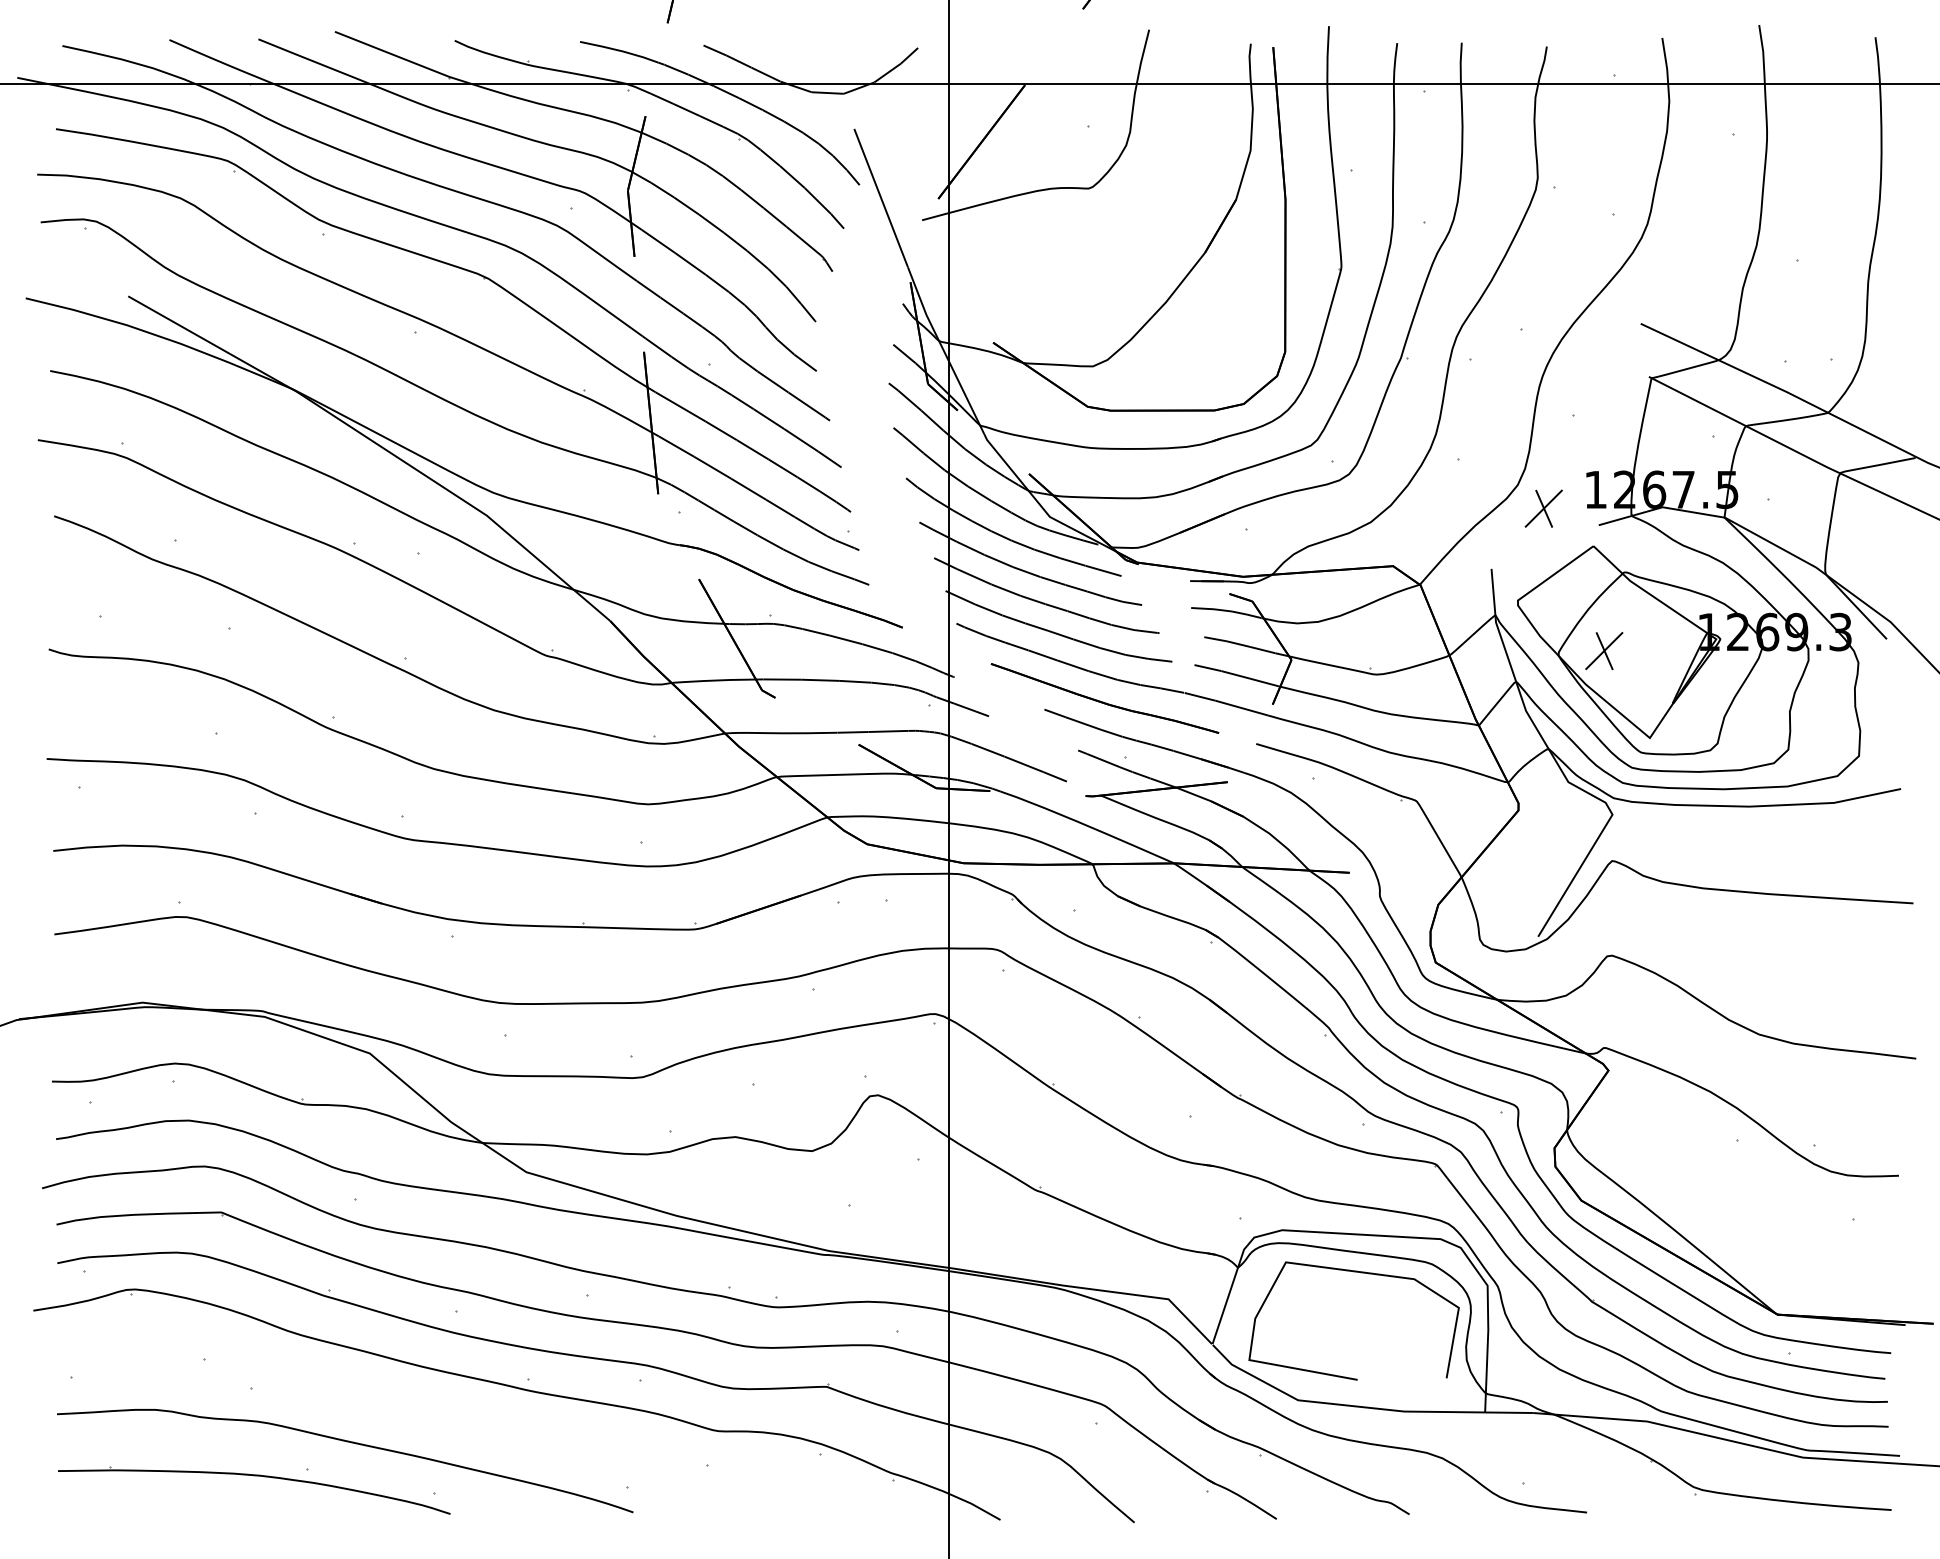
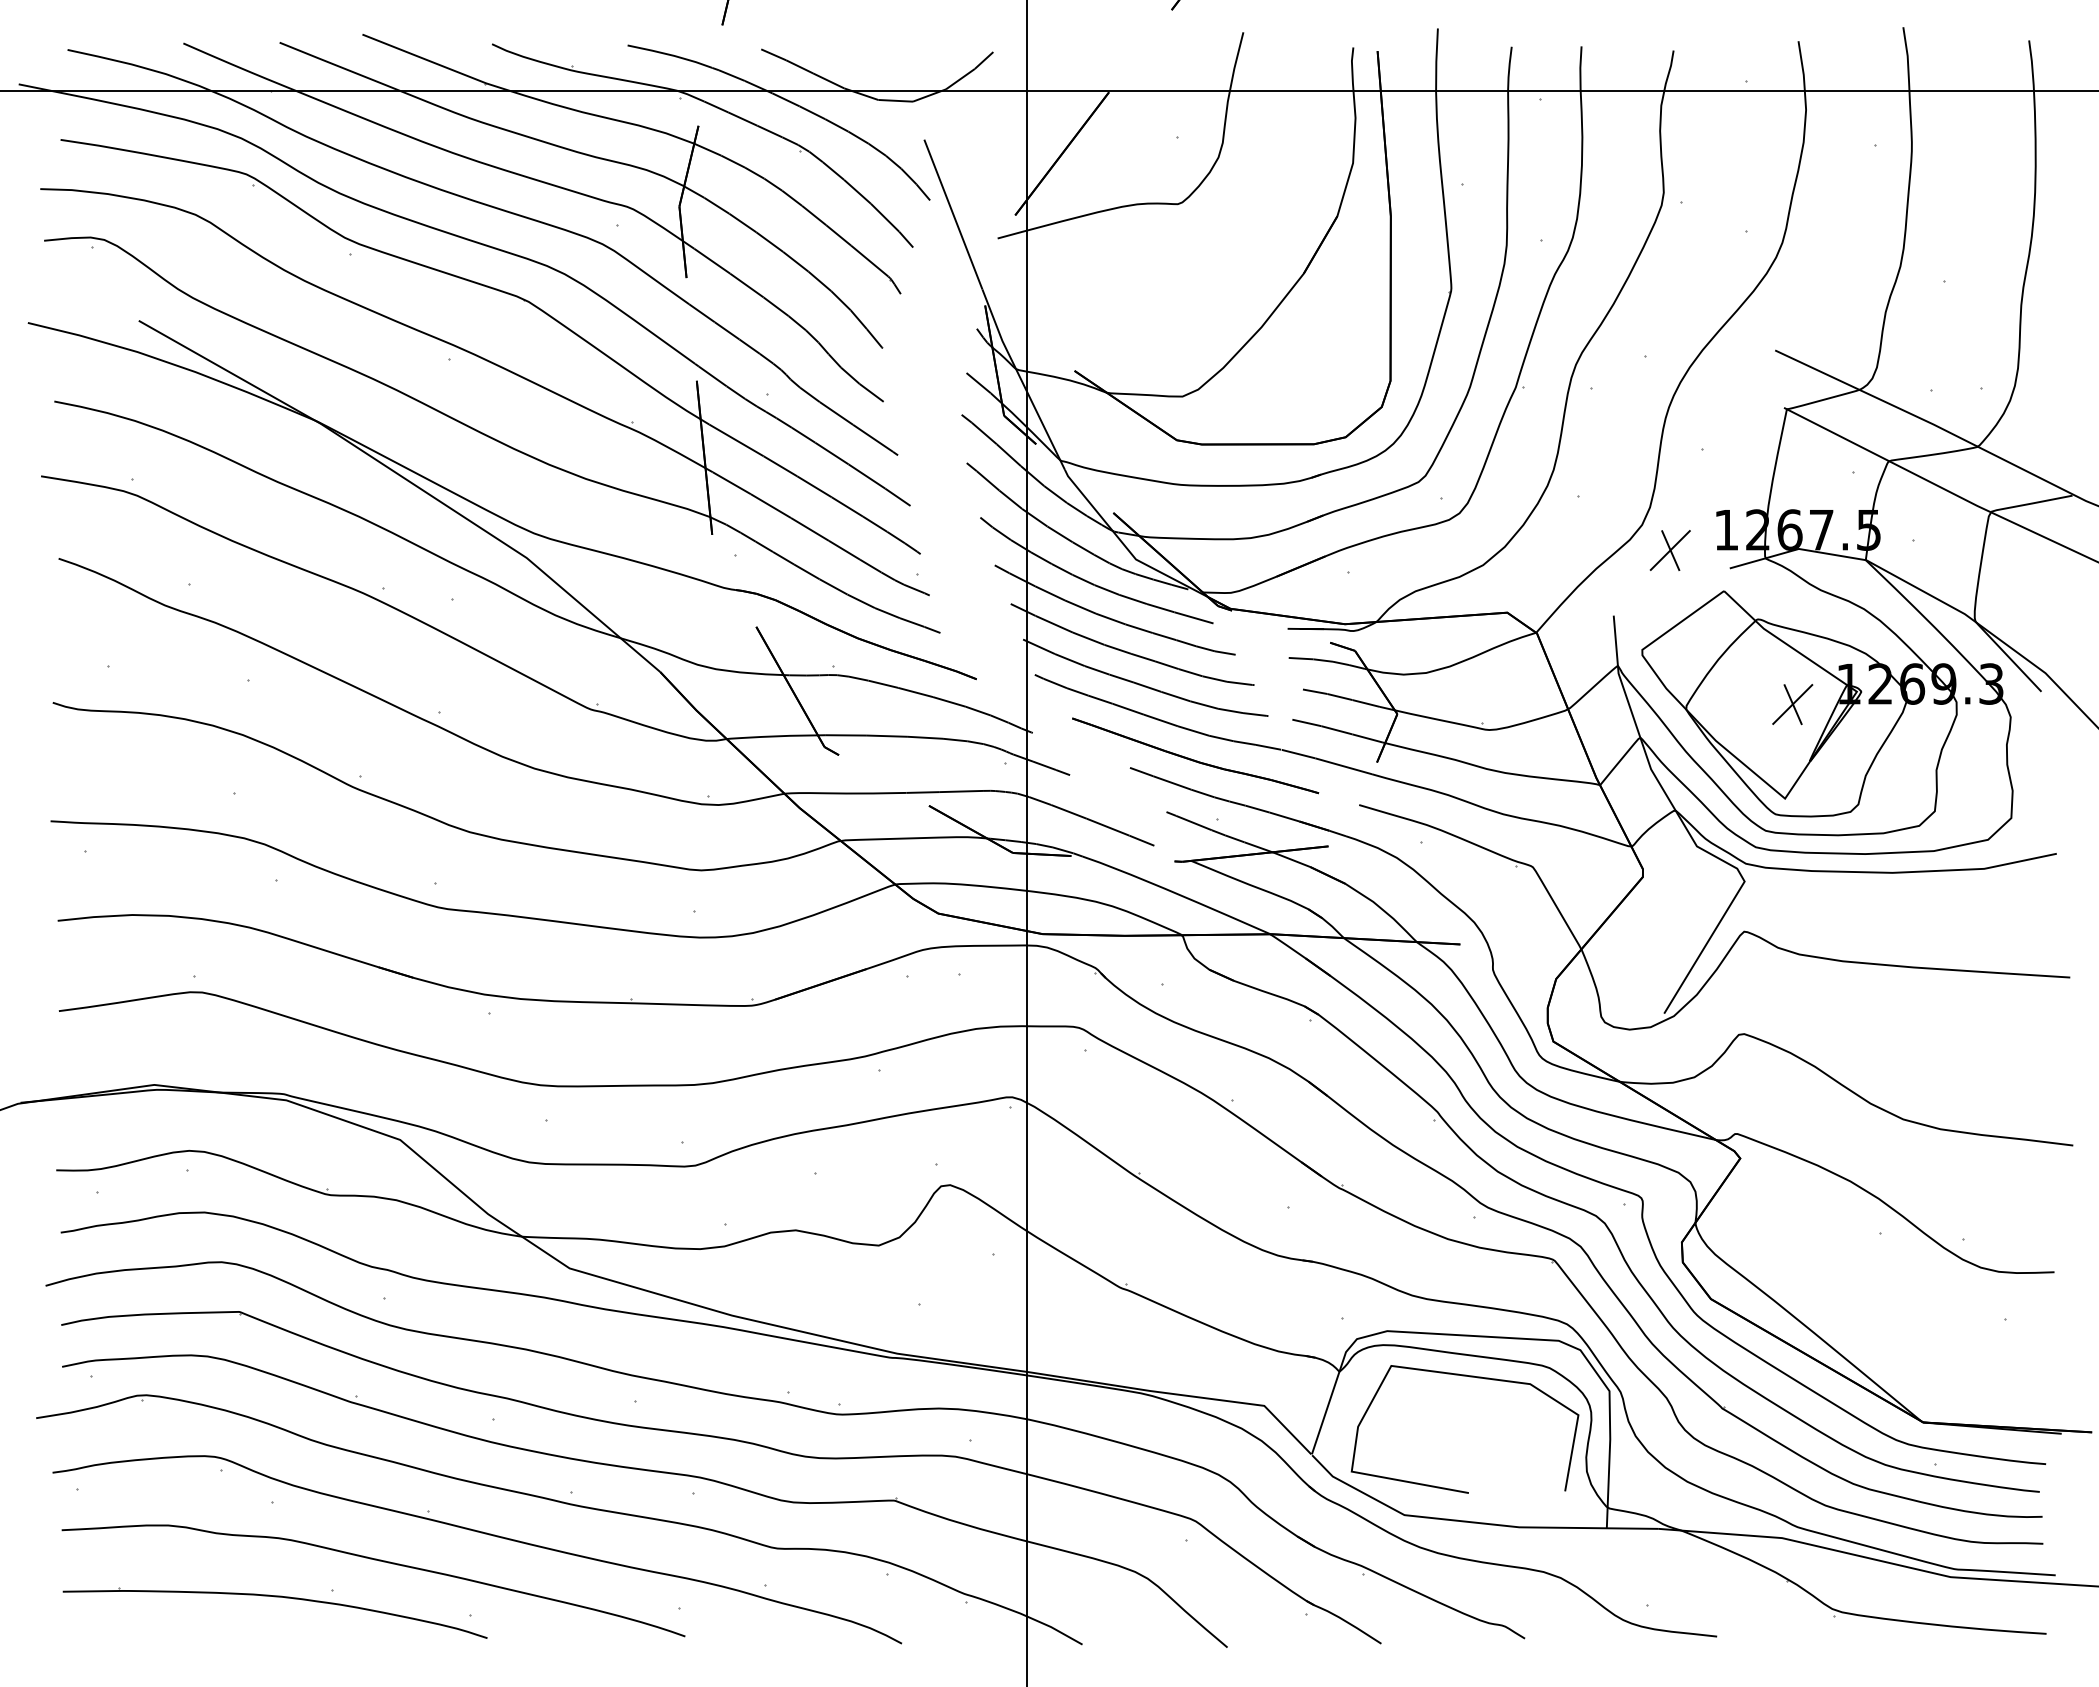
part: (1604, 651) -> (1792, 704), moved
part: (444, 1417) -> (481, 1533), added

